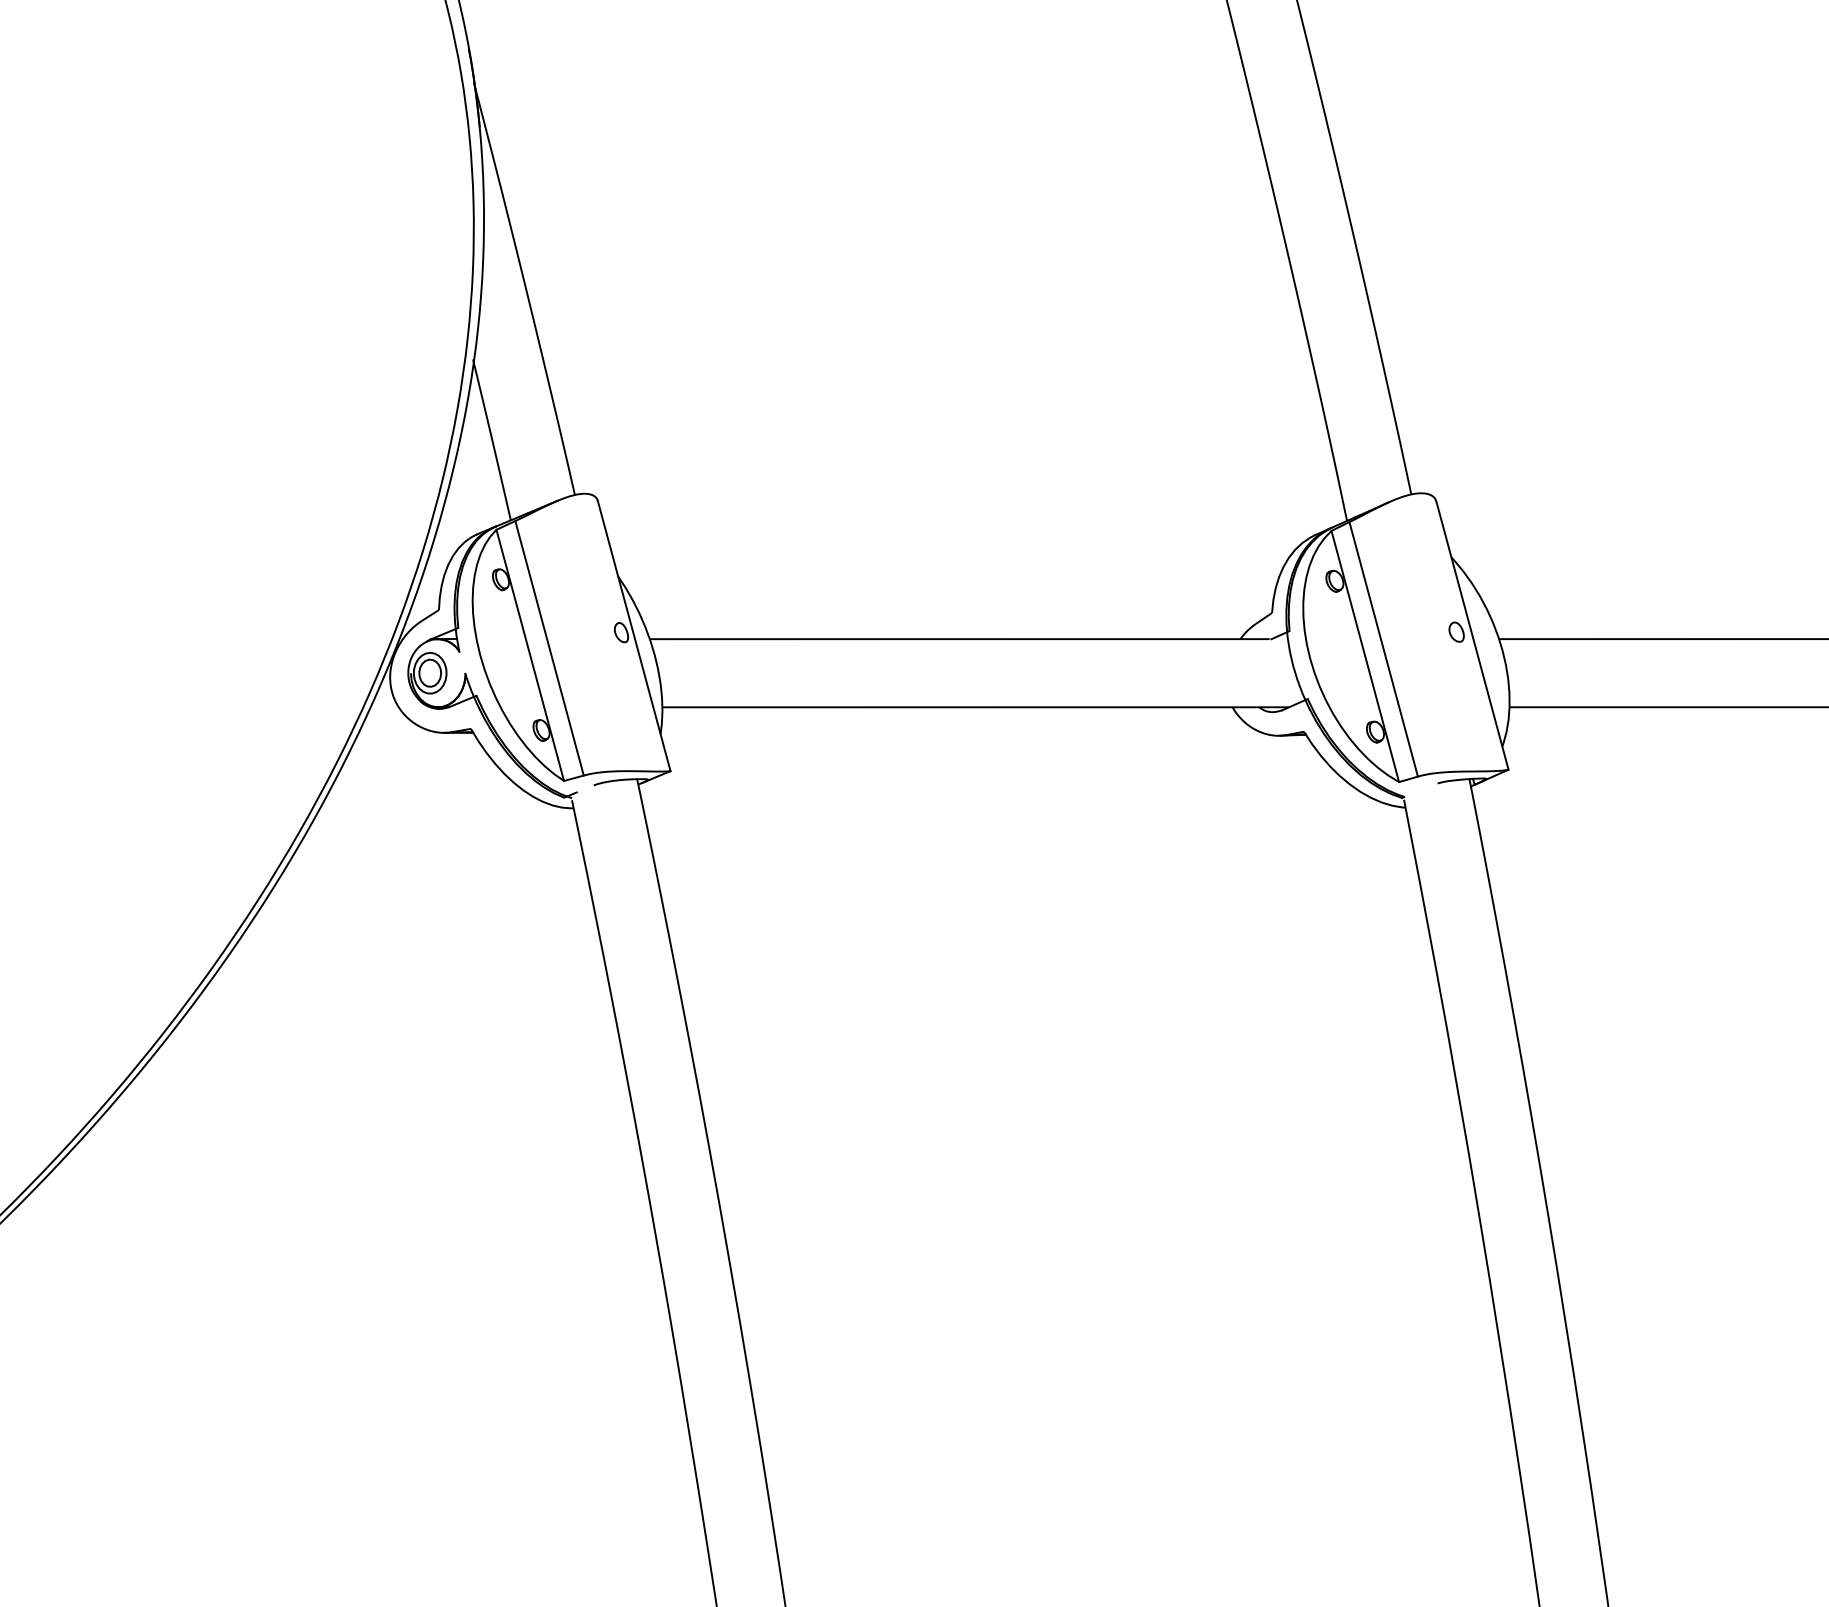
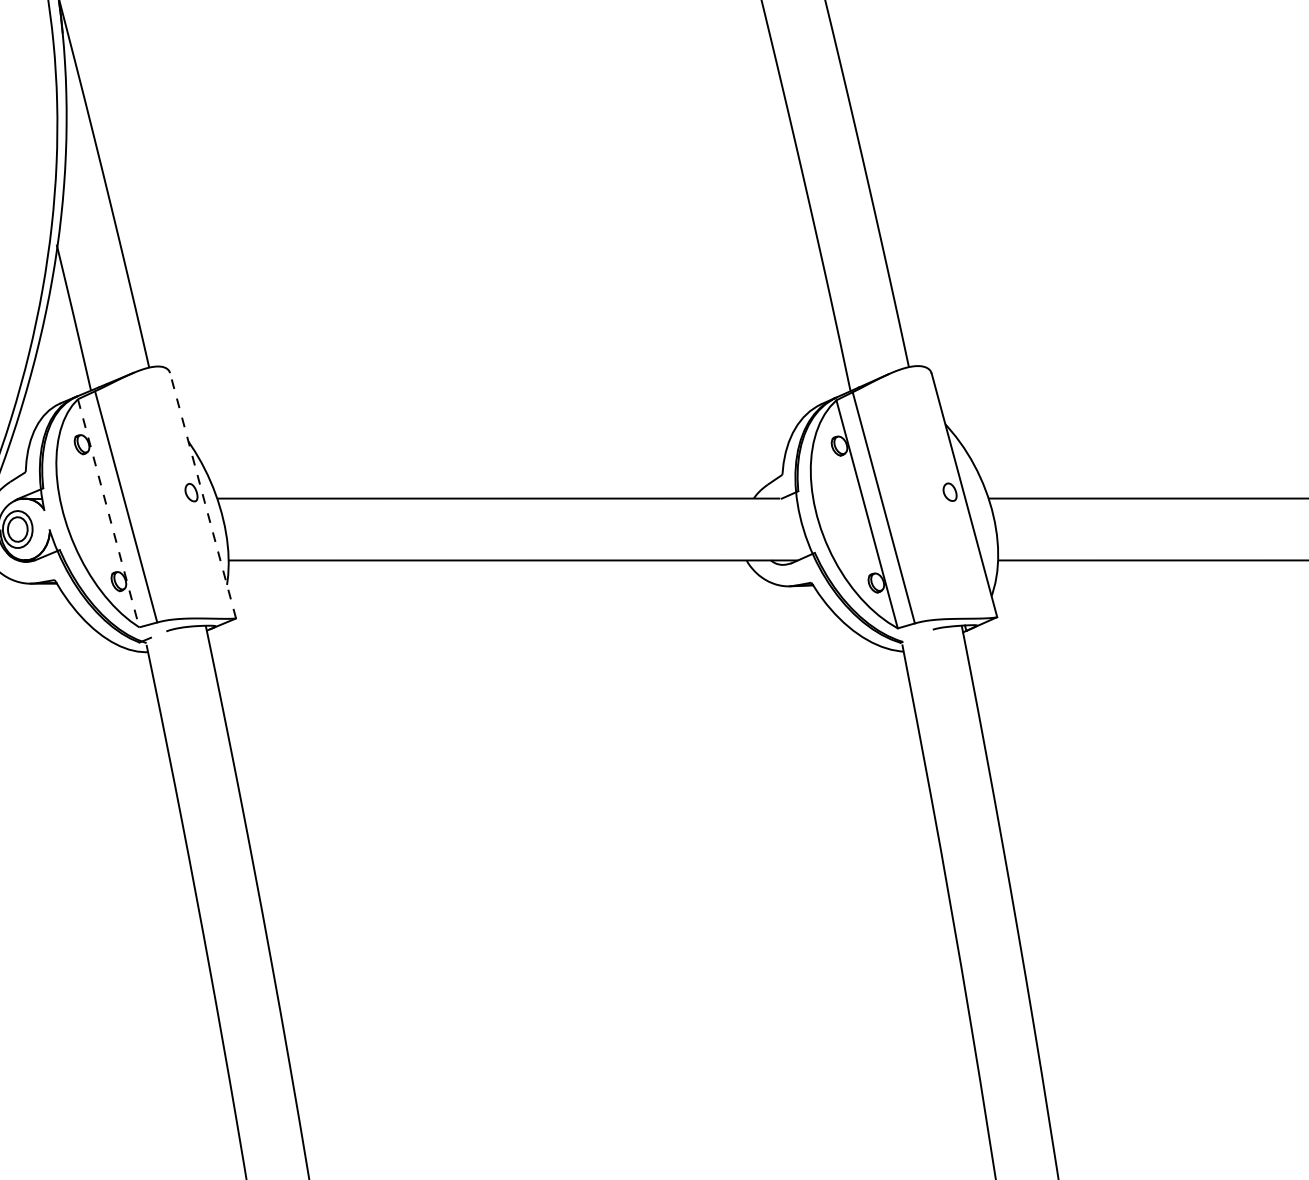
line: (634, 636) -> (203, 496), solid -> dashed
line: (530, 655) -> (108, 513), solid -> dashed

